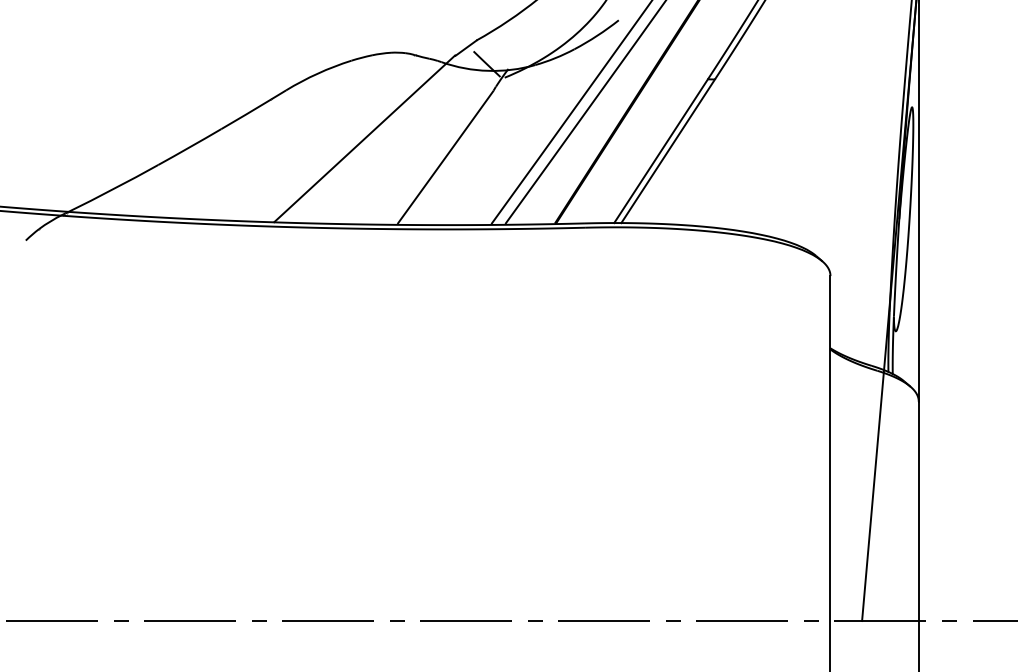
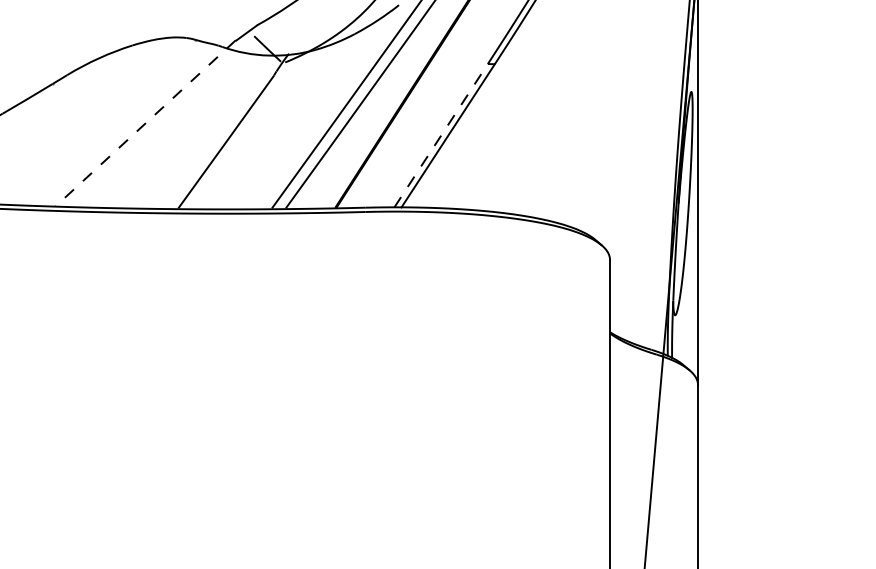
line: (364, 138) -> (145, 123), solid -> dashed
line: (661, 151) -> (441, 136), solid -> dashed

